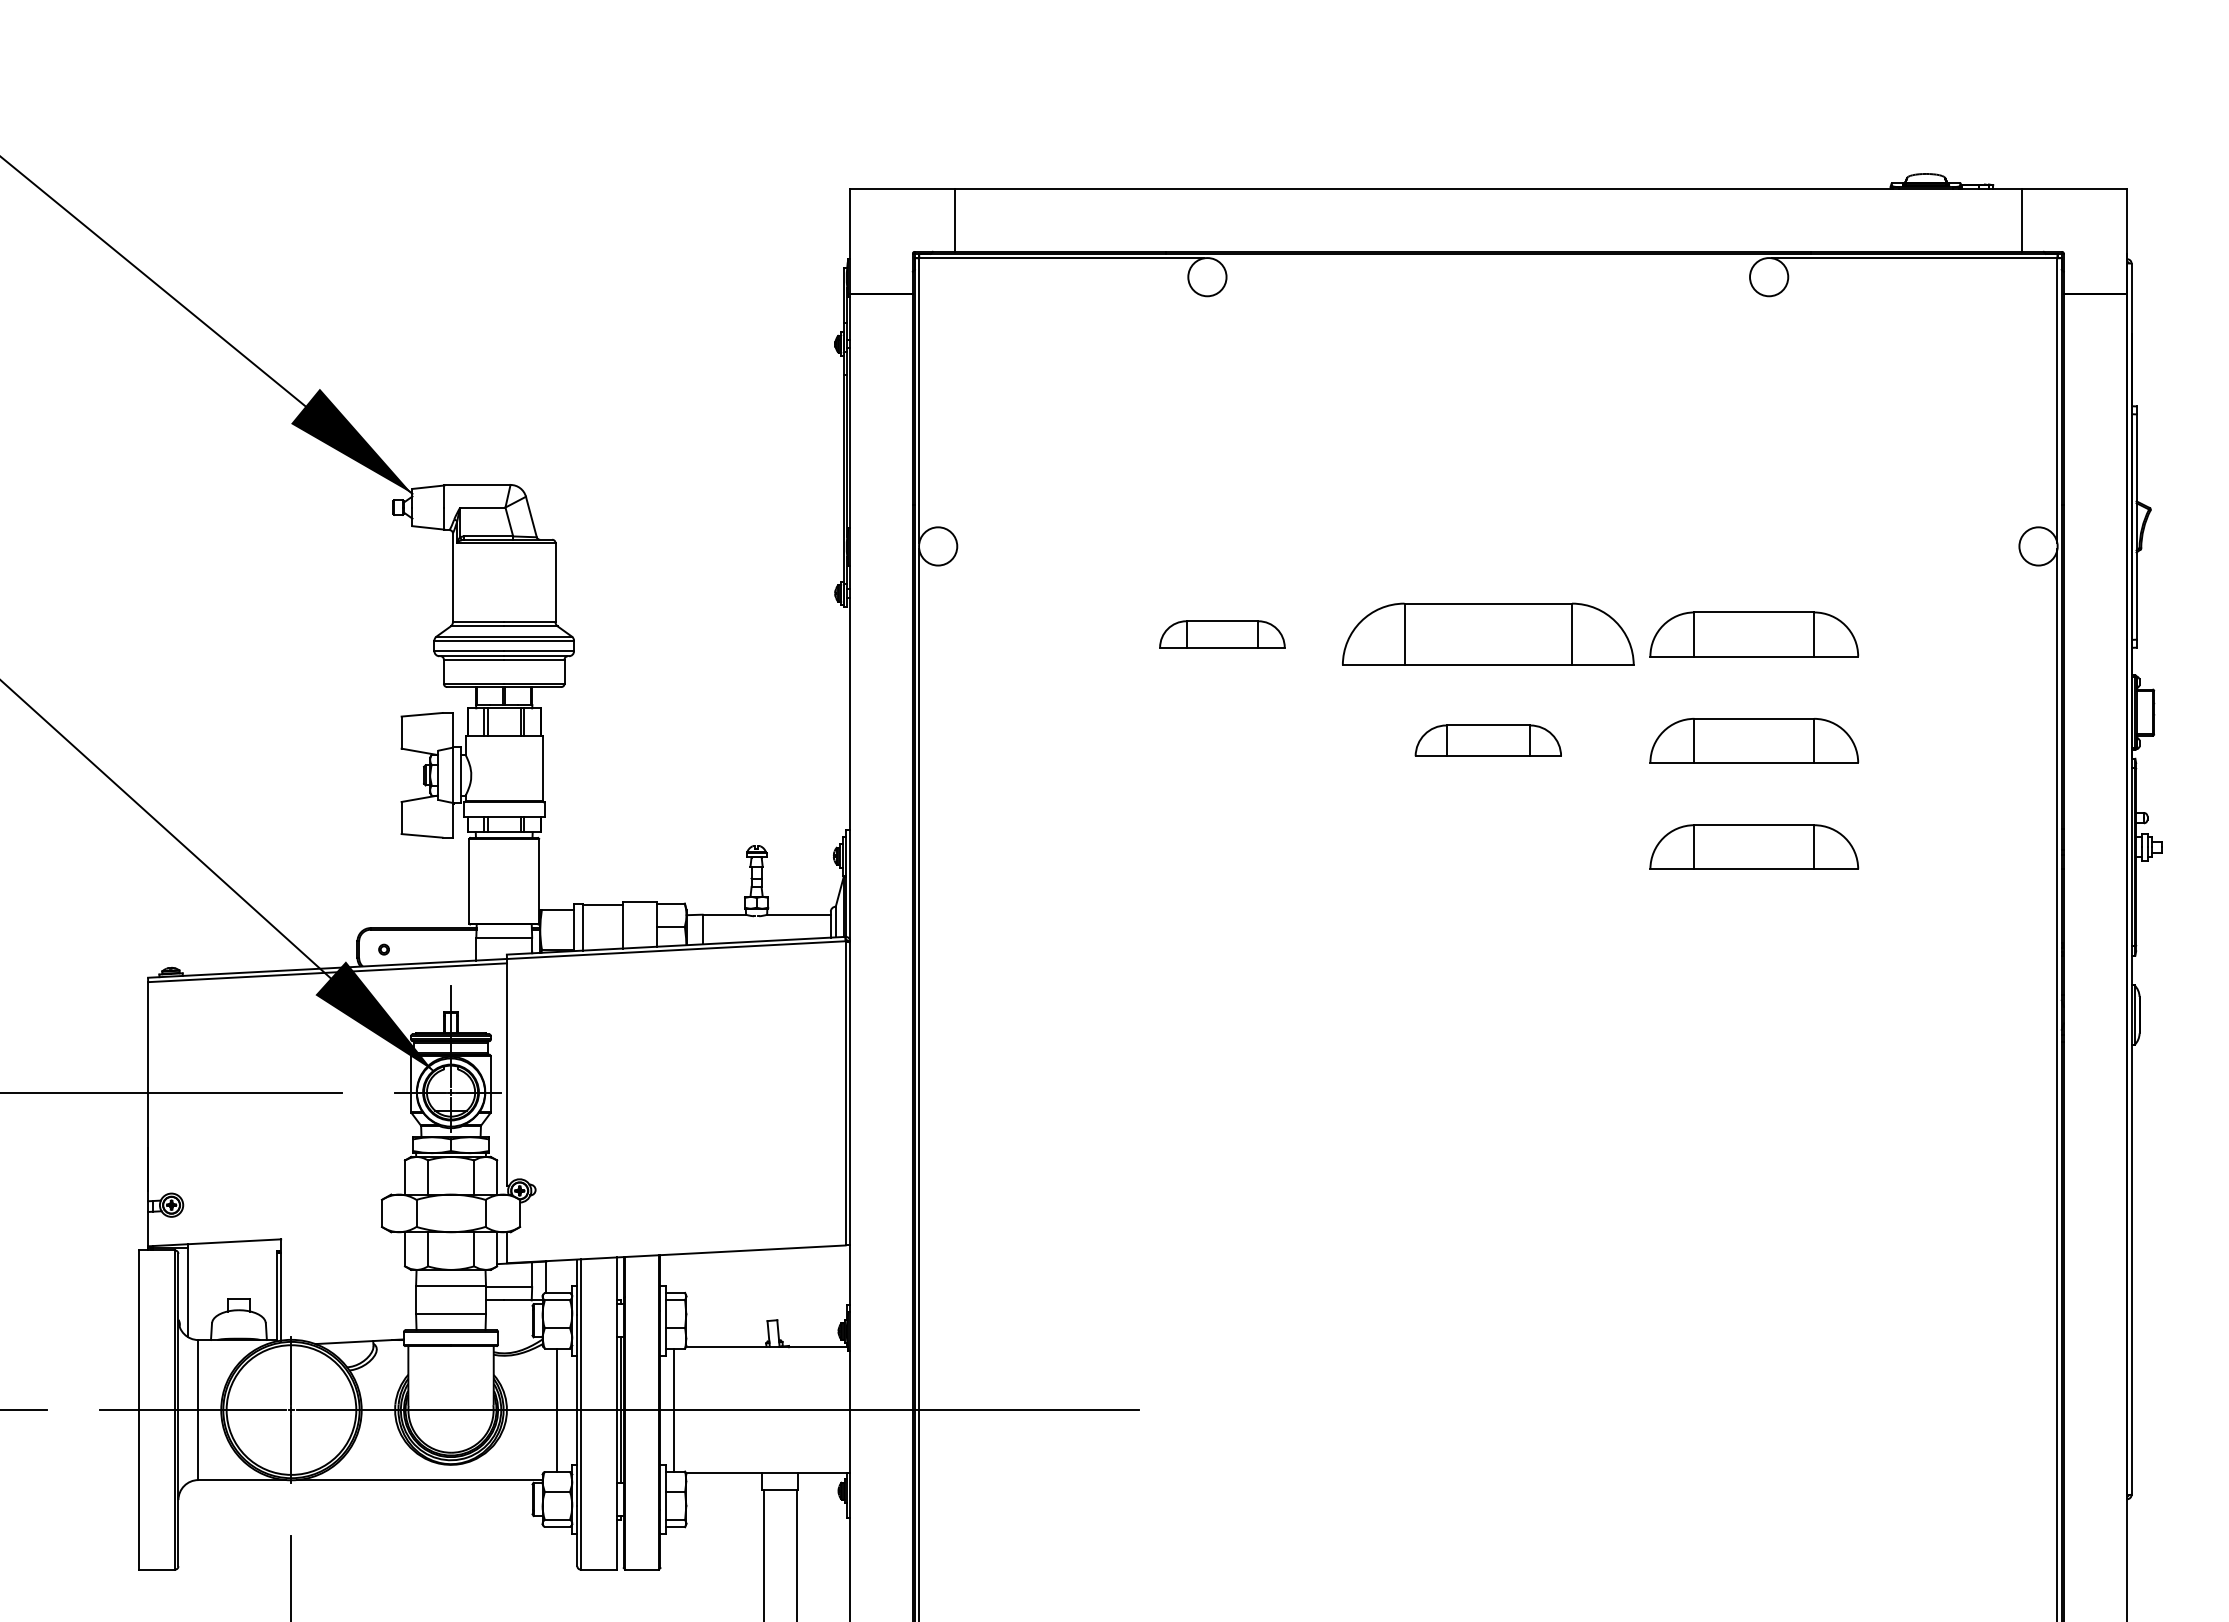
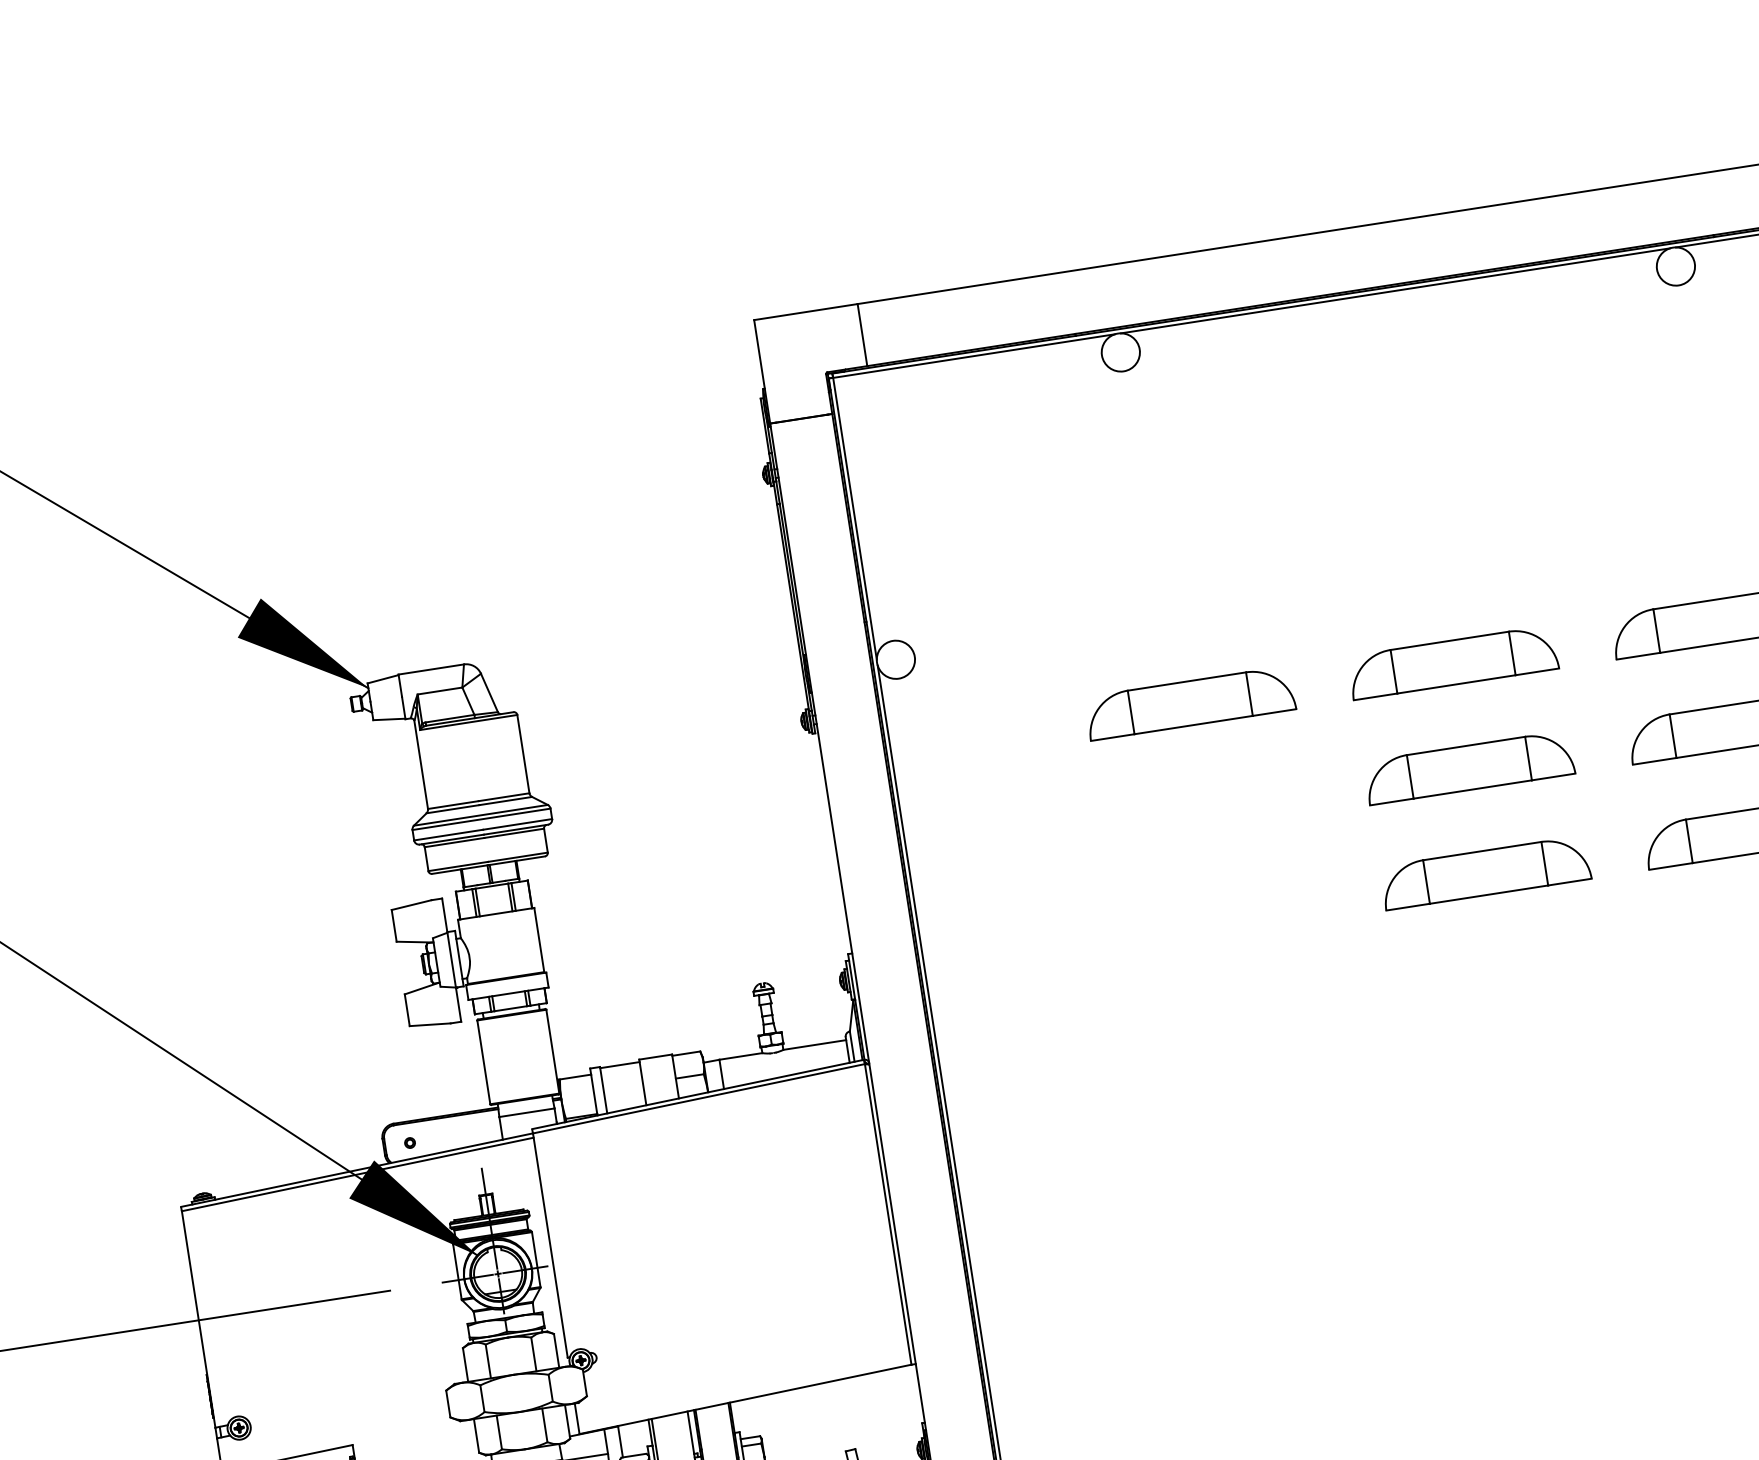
line: (1488, 258) -> (1395, 291), added
part: (1222, 634) -> (1190, 703), size x1.67
part: (1488, 634) -> (1453, 662), size x0.71
part: (1488, 740) -> (1469, 767), size x1.43
part: (1488, 846) -> (1485, 872), added

